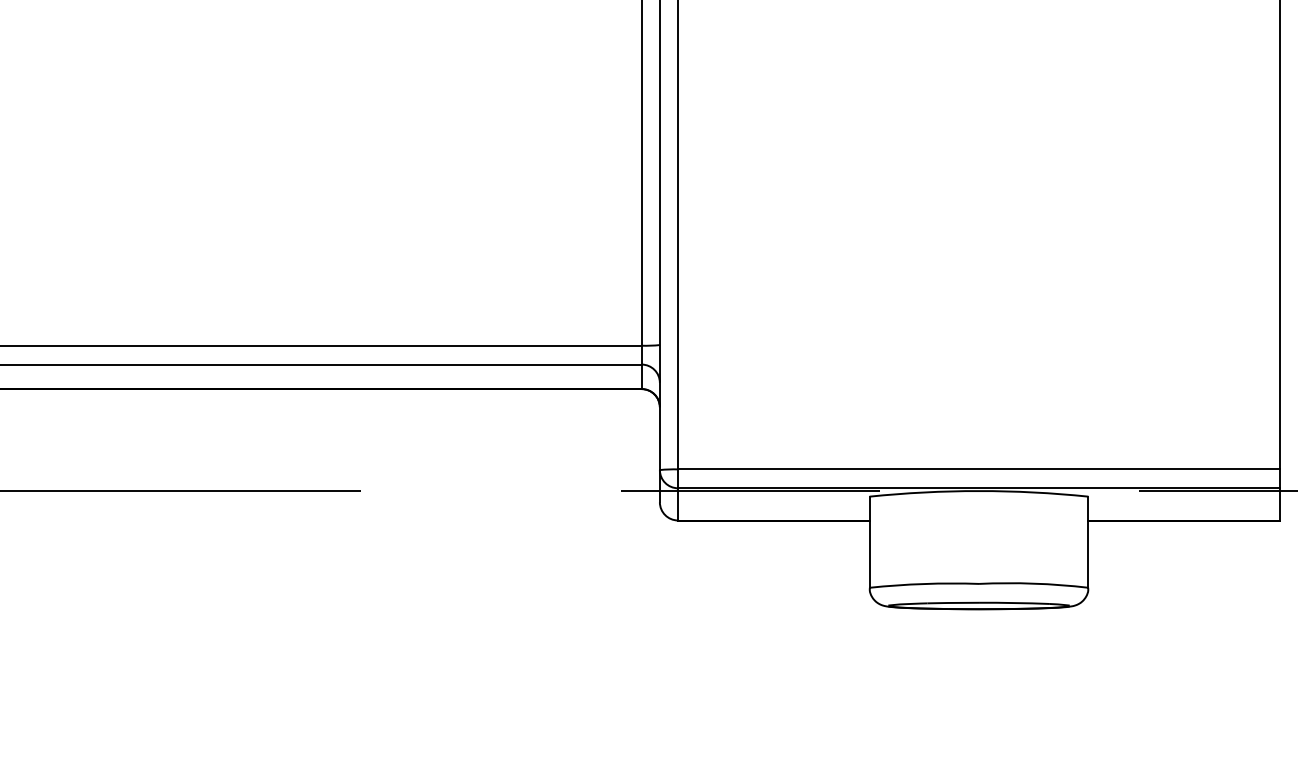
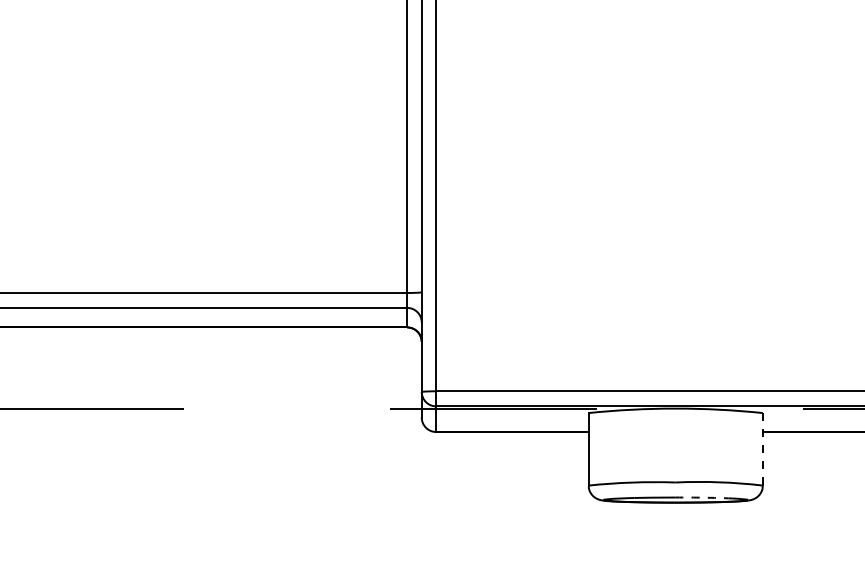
line: (1088, 542) -> (762, 449), solid -> dashed
arc: (1014, 603) -> (703, 498), solid -> dashed

